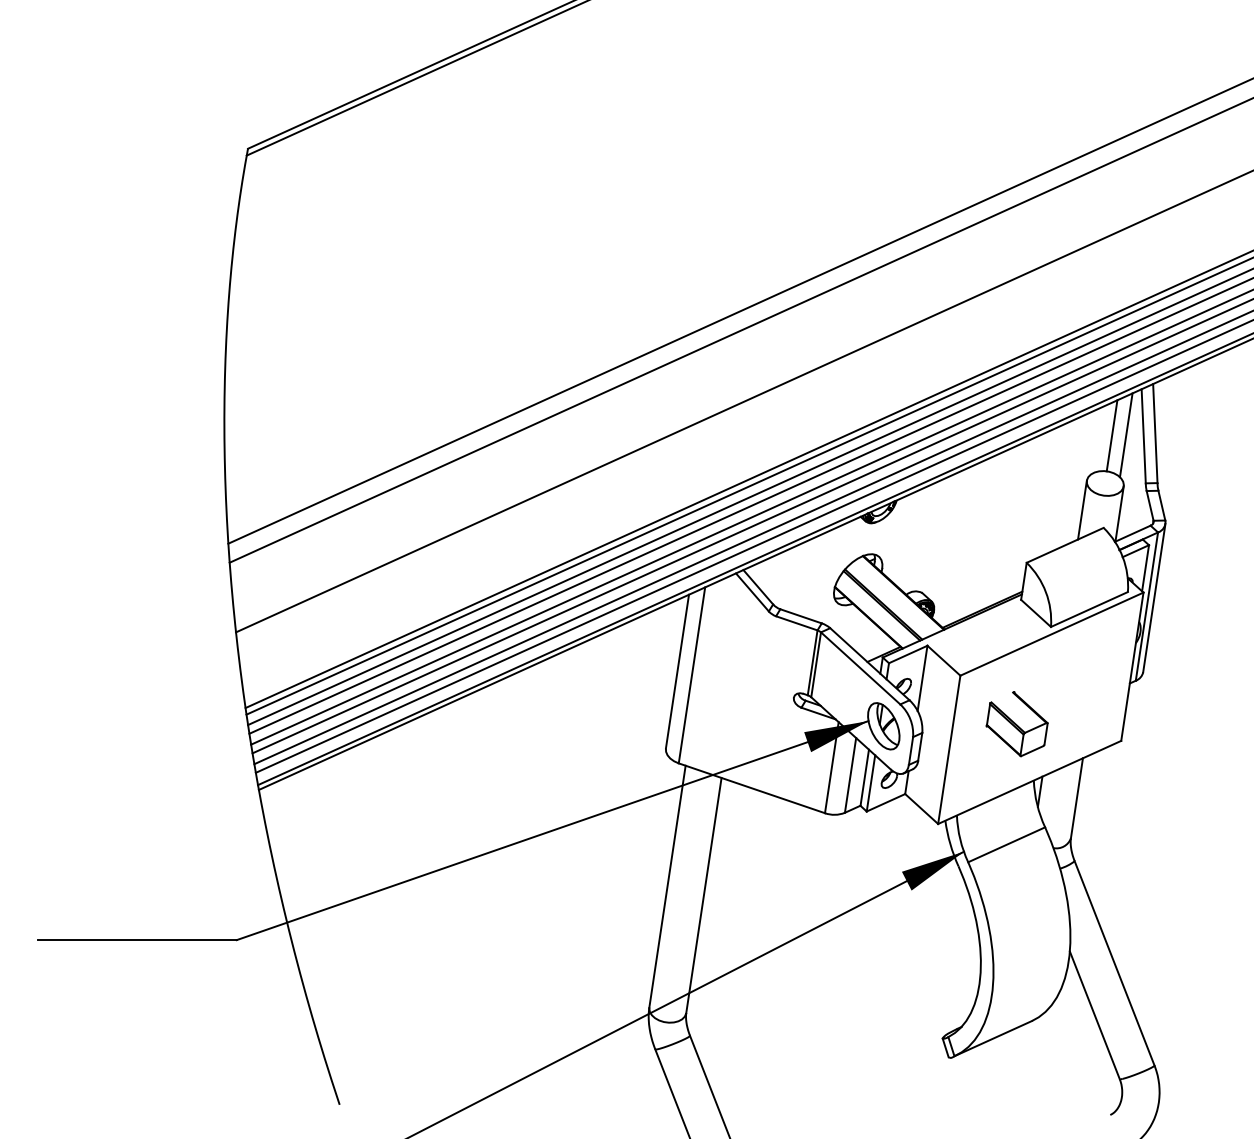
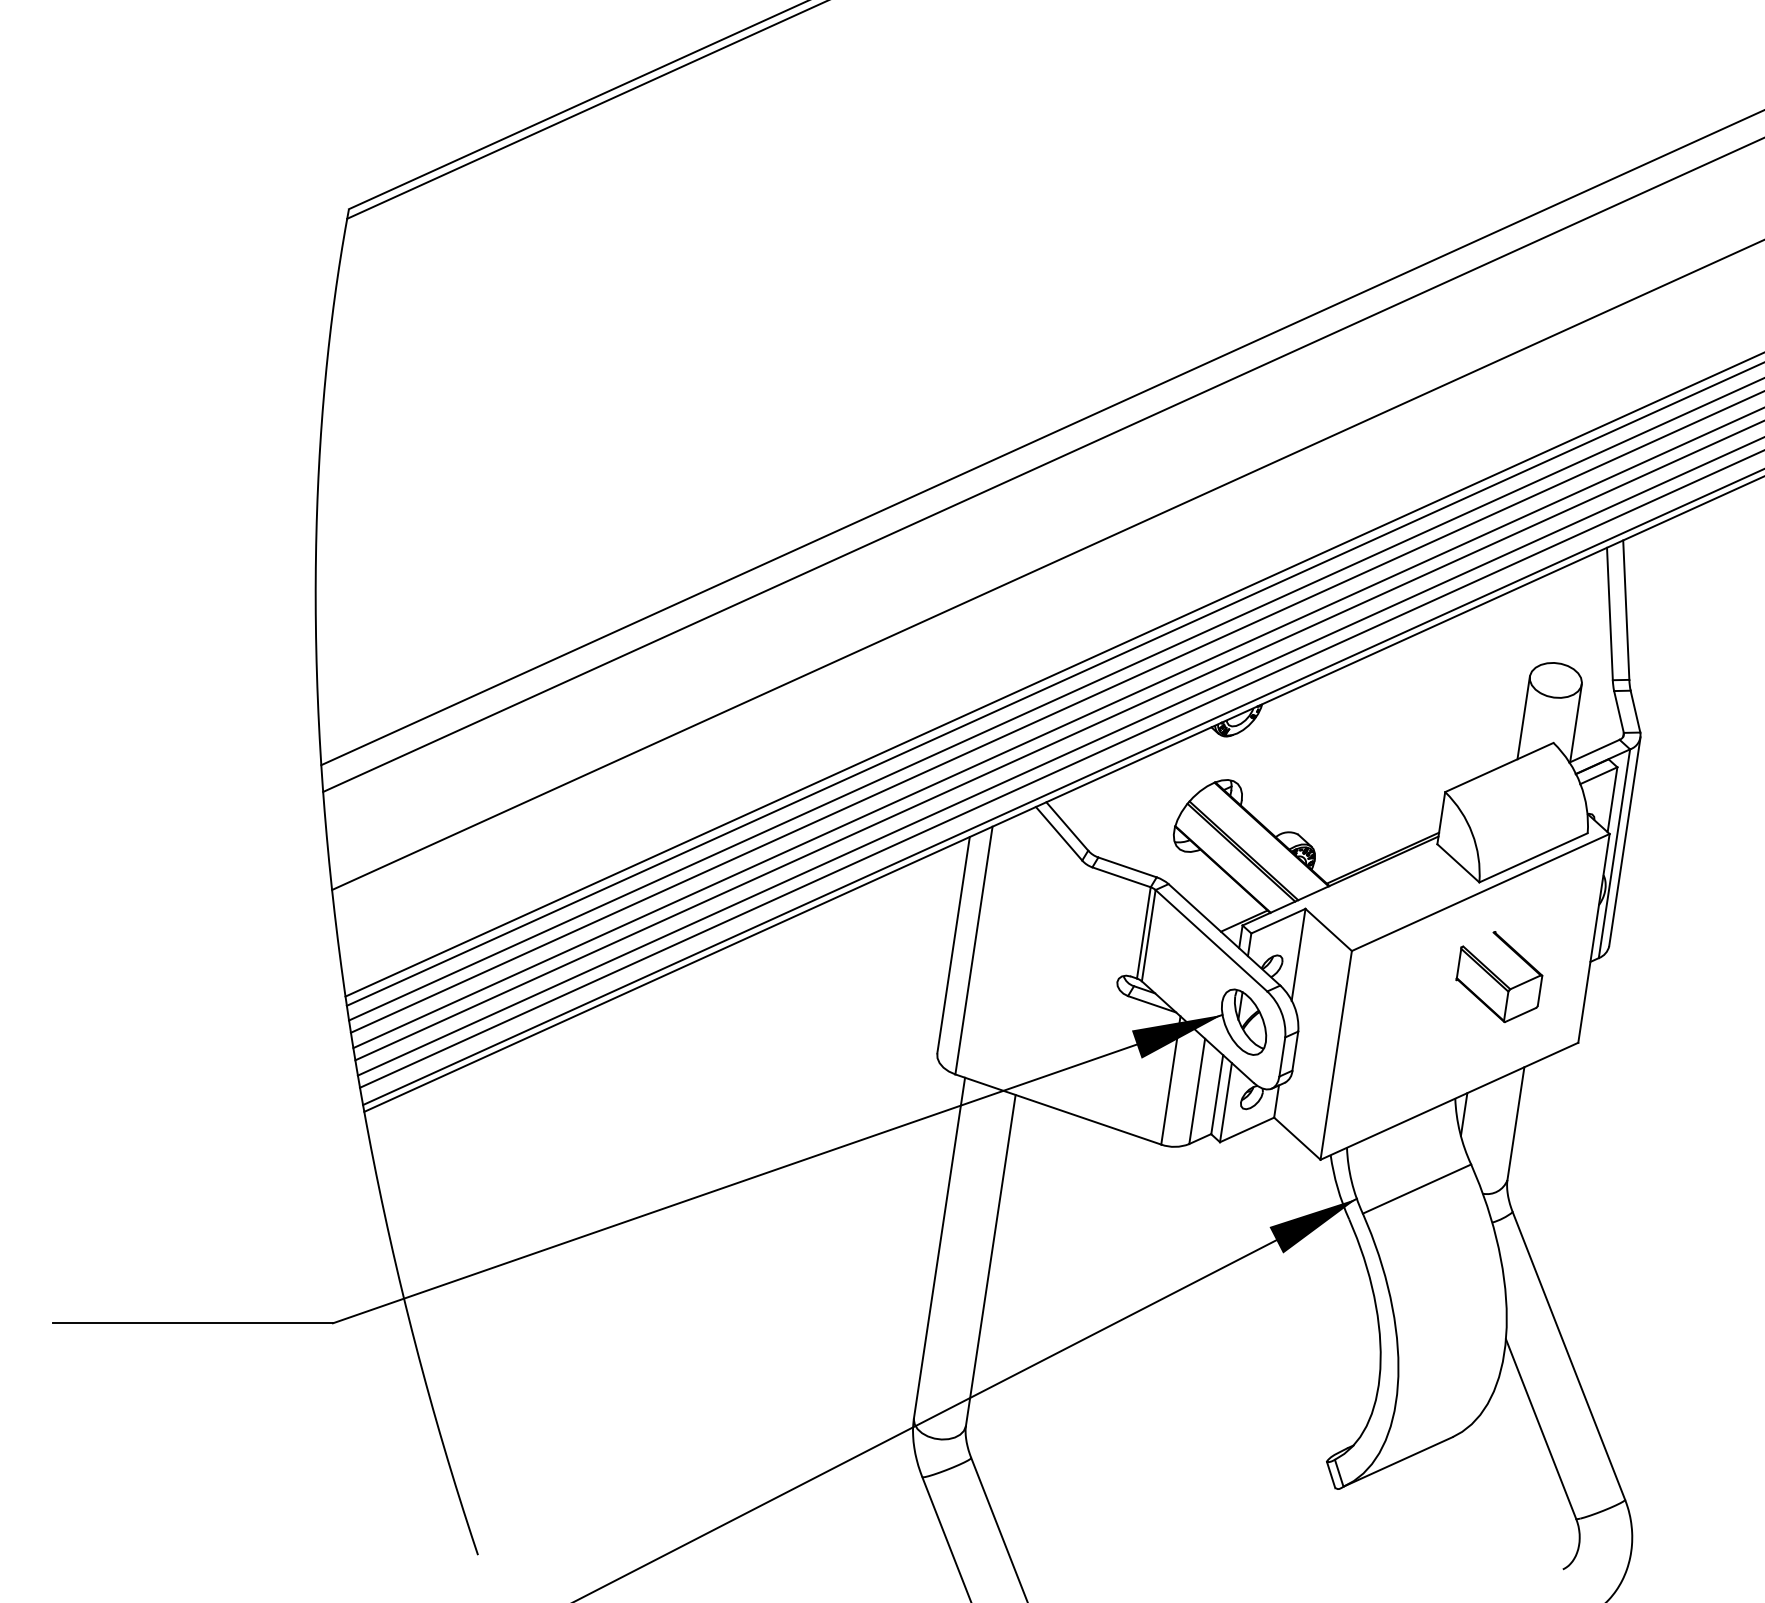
line: (1111, 435) -> (1564, 612), removed
line: (1125, 435) -> (1584, 612), removed
part: (1016, 724) -> (1498, 977), moved

